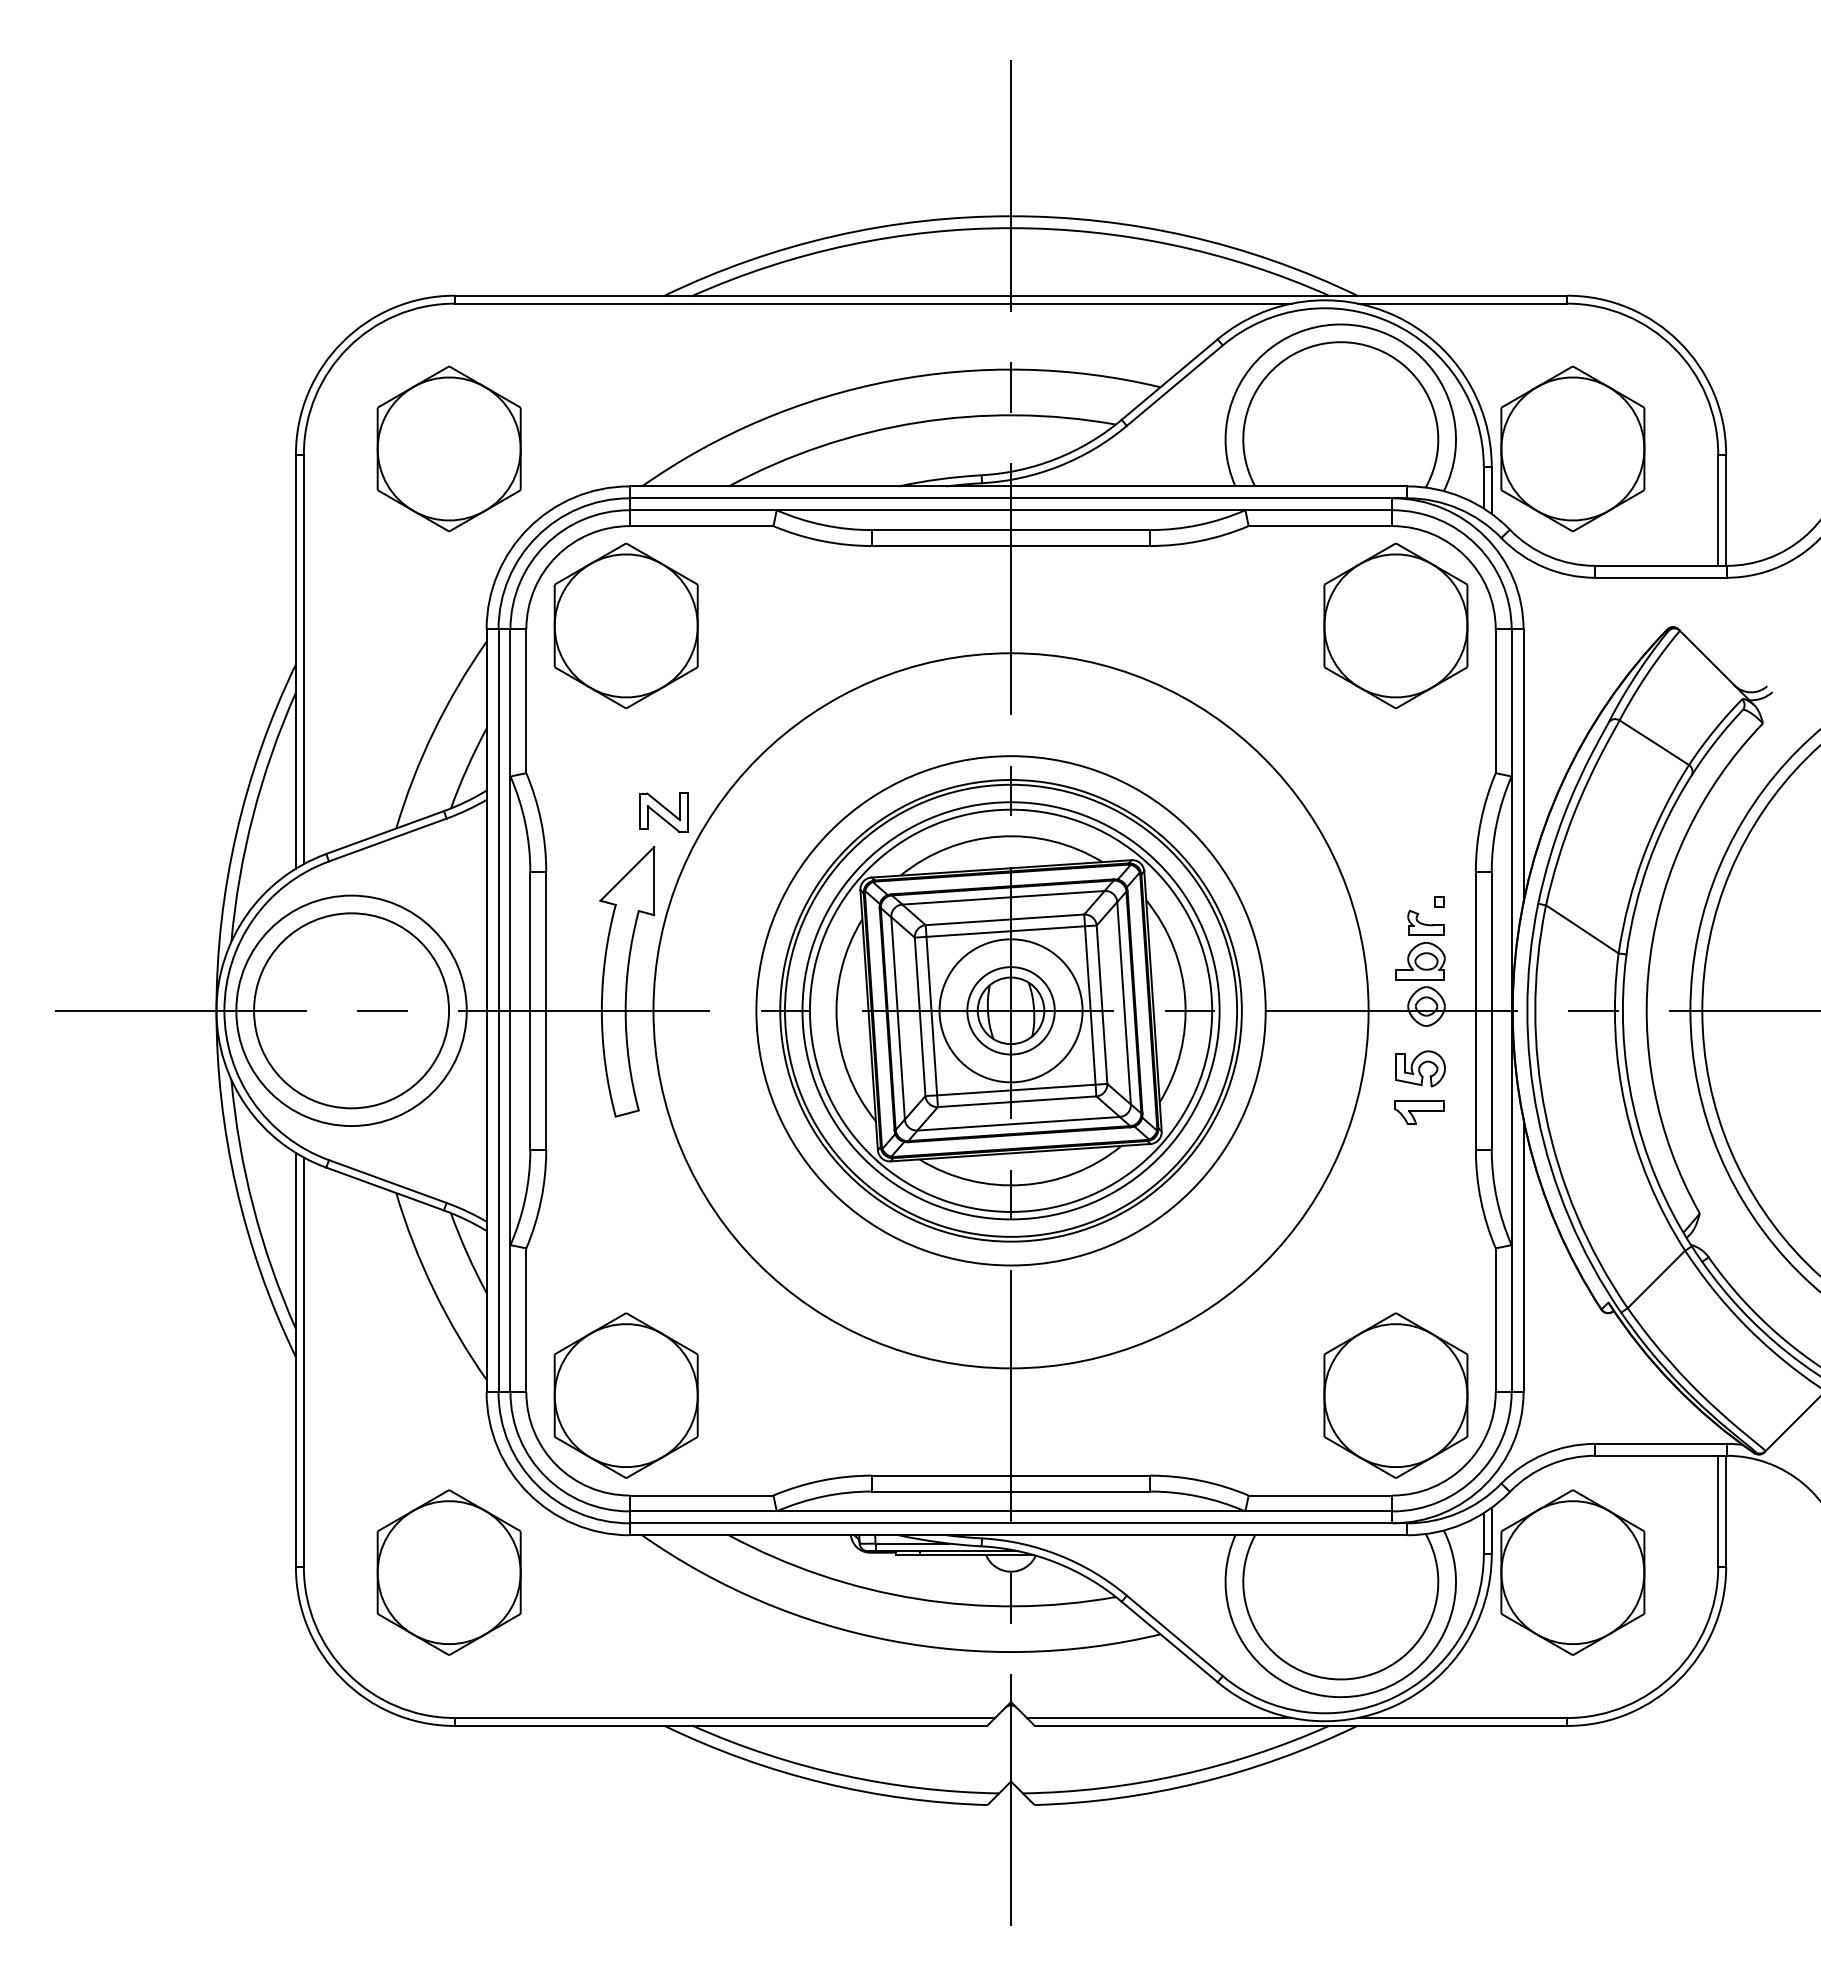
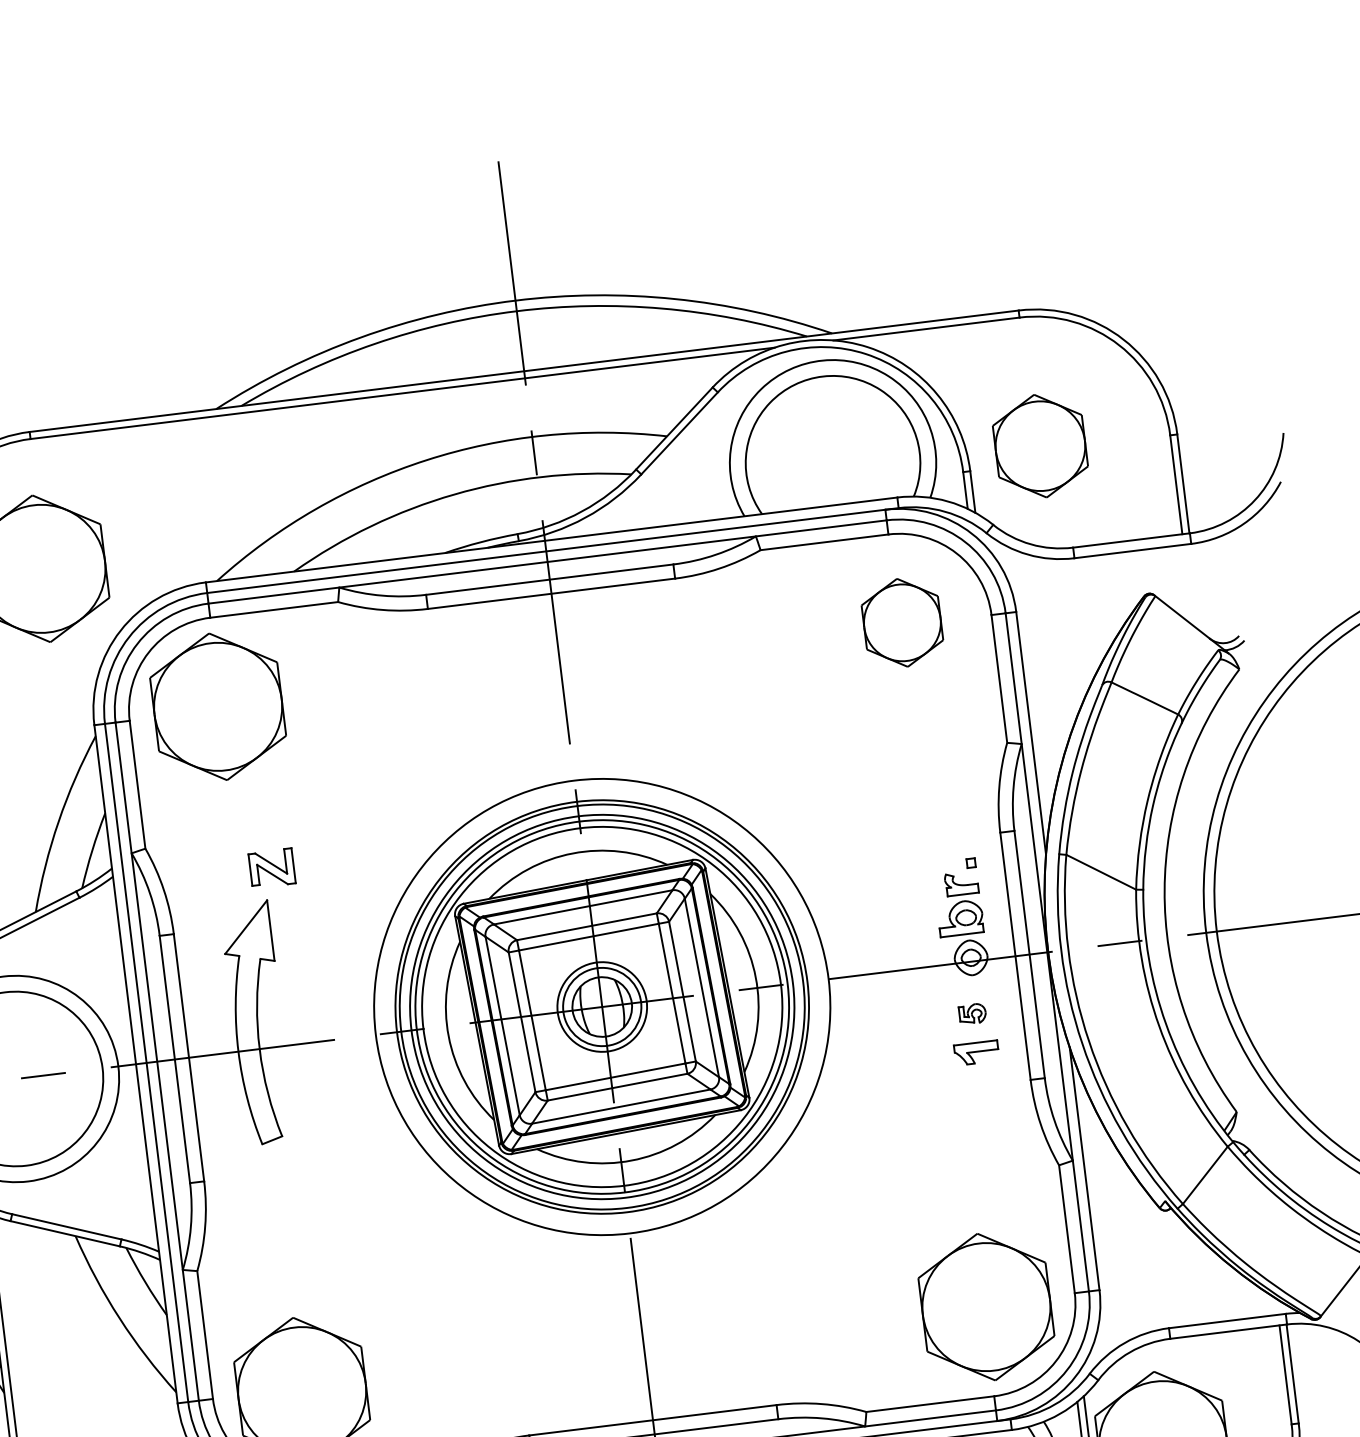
part: (1572, 448) -> (1040, 445), size x0.7
part: (1395, 625) -> (901, 622), size x0.6
circle: (1010, 1010) -> (601, 1006), size x0.6
circle: (1010, 1010) -> (601, 1006), size x0.7
part: (1420, 1068) -> (972, 1013), size x0.6

